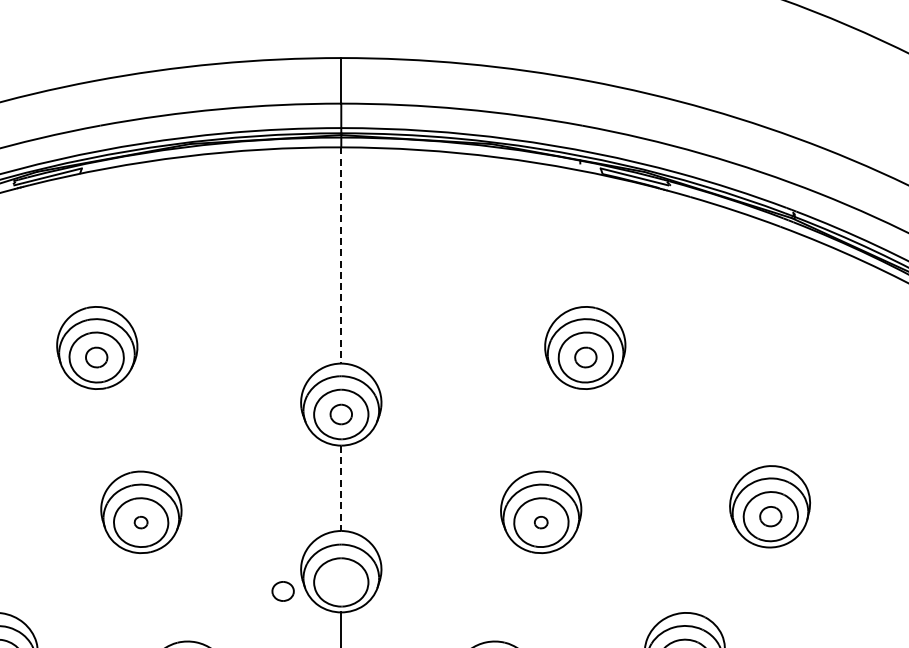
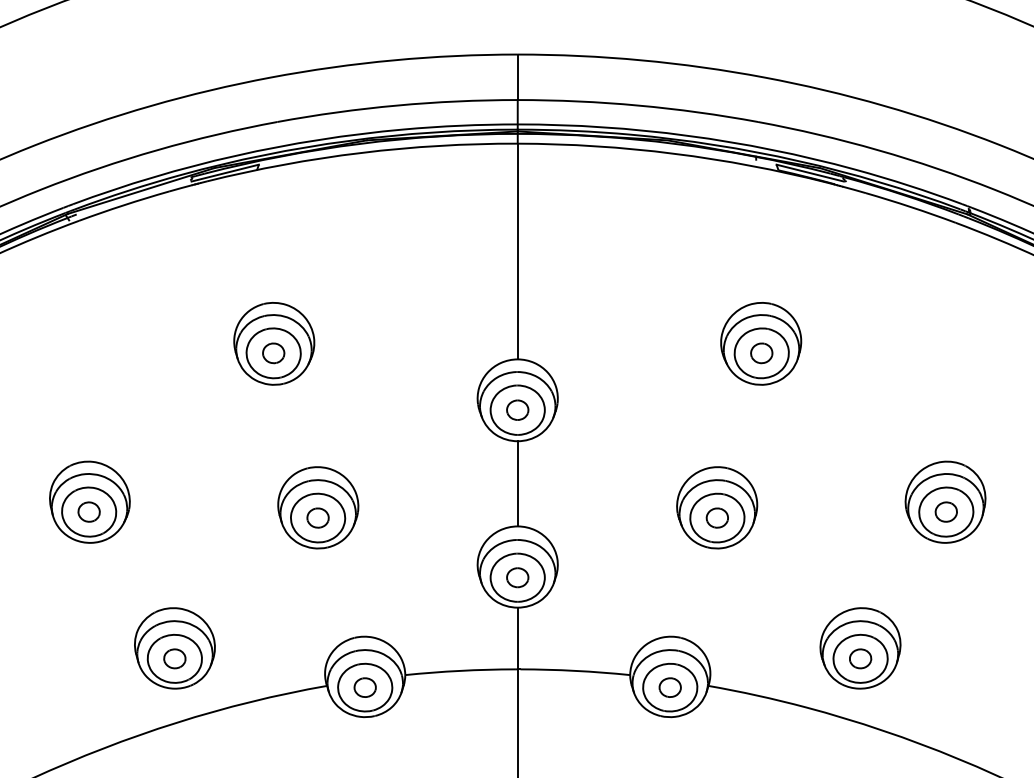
line: (341, 255) -> (517, 251), dashed -> solid
line: (341, 487) -> (517, 483), dashed -> solid
part: (140, 522) -> (317, 517), size x1.67
part: (540, 522) -> (716, 517), size x1.67
part: (282, 591) -> (517, 577), moved

